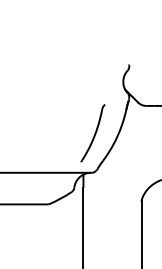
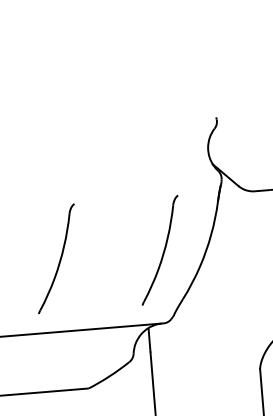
part: (36, 133) -> (55, 259), added

